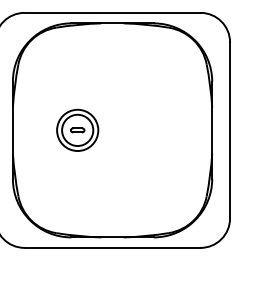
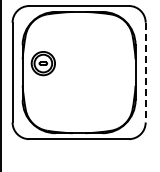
part: (76, 130) -> (42, 63), moved
line: (229, 130) -> (145, 72), solid -> dashed

